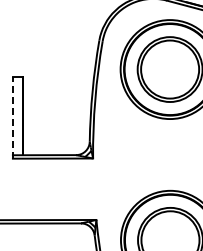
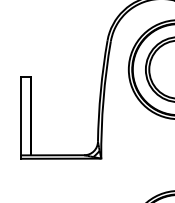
line: (12, 118) -> (20, 118), dashed -> solid

